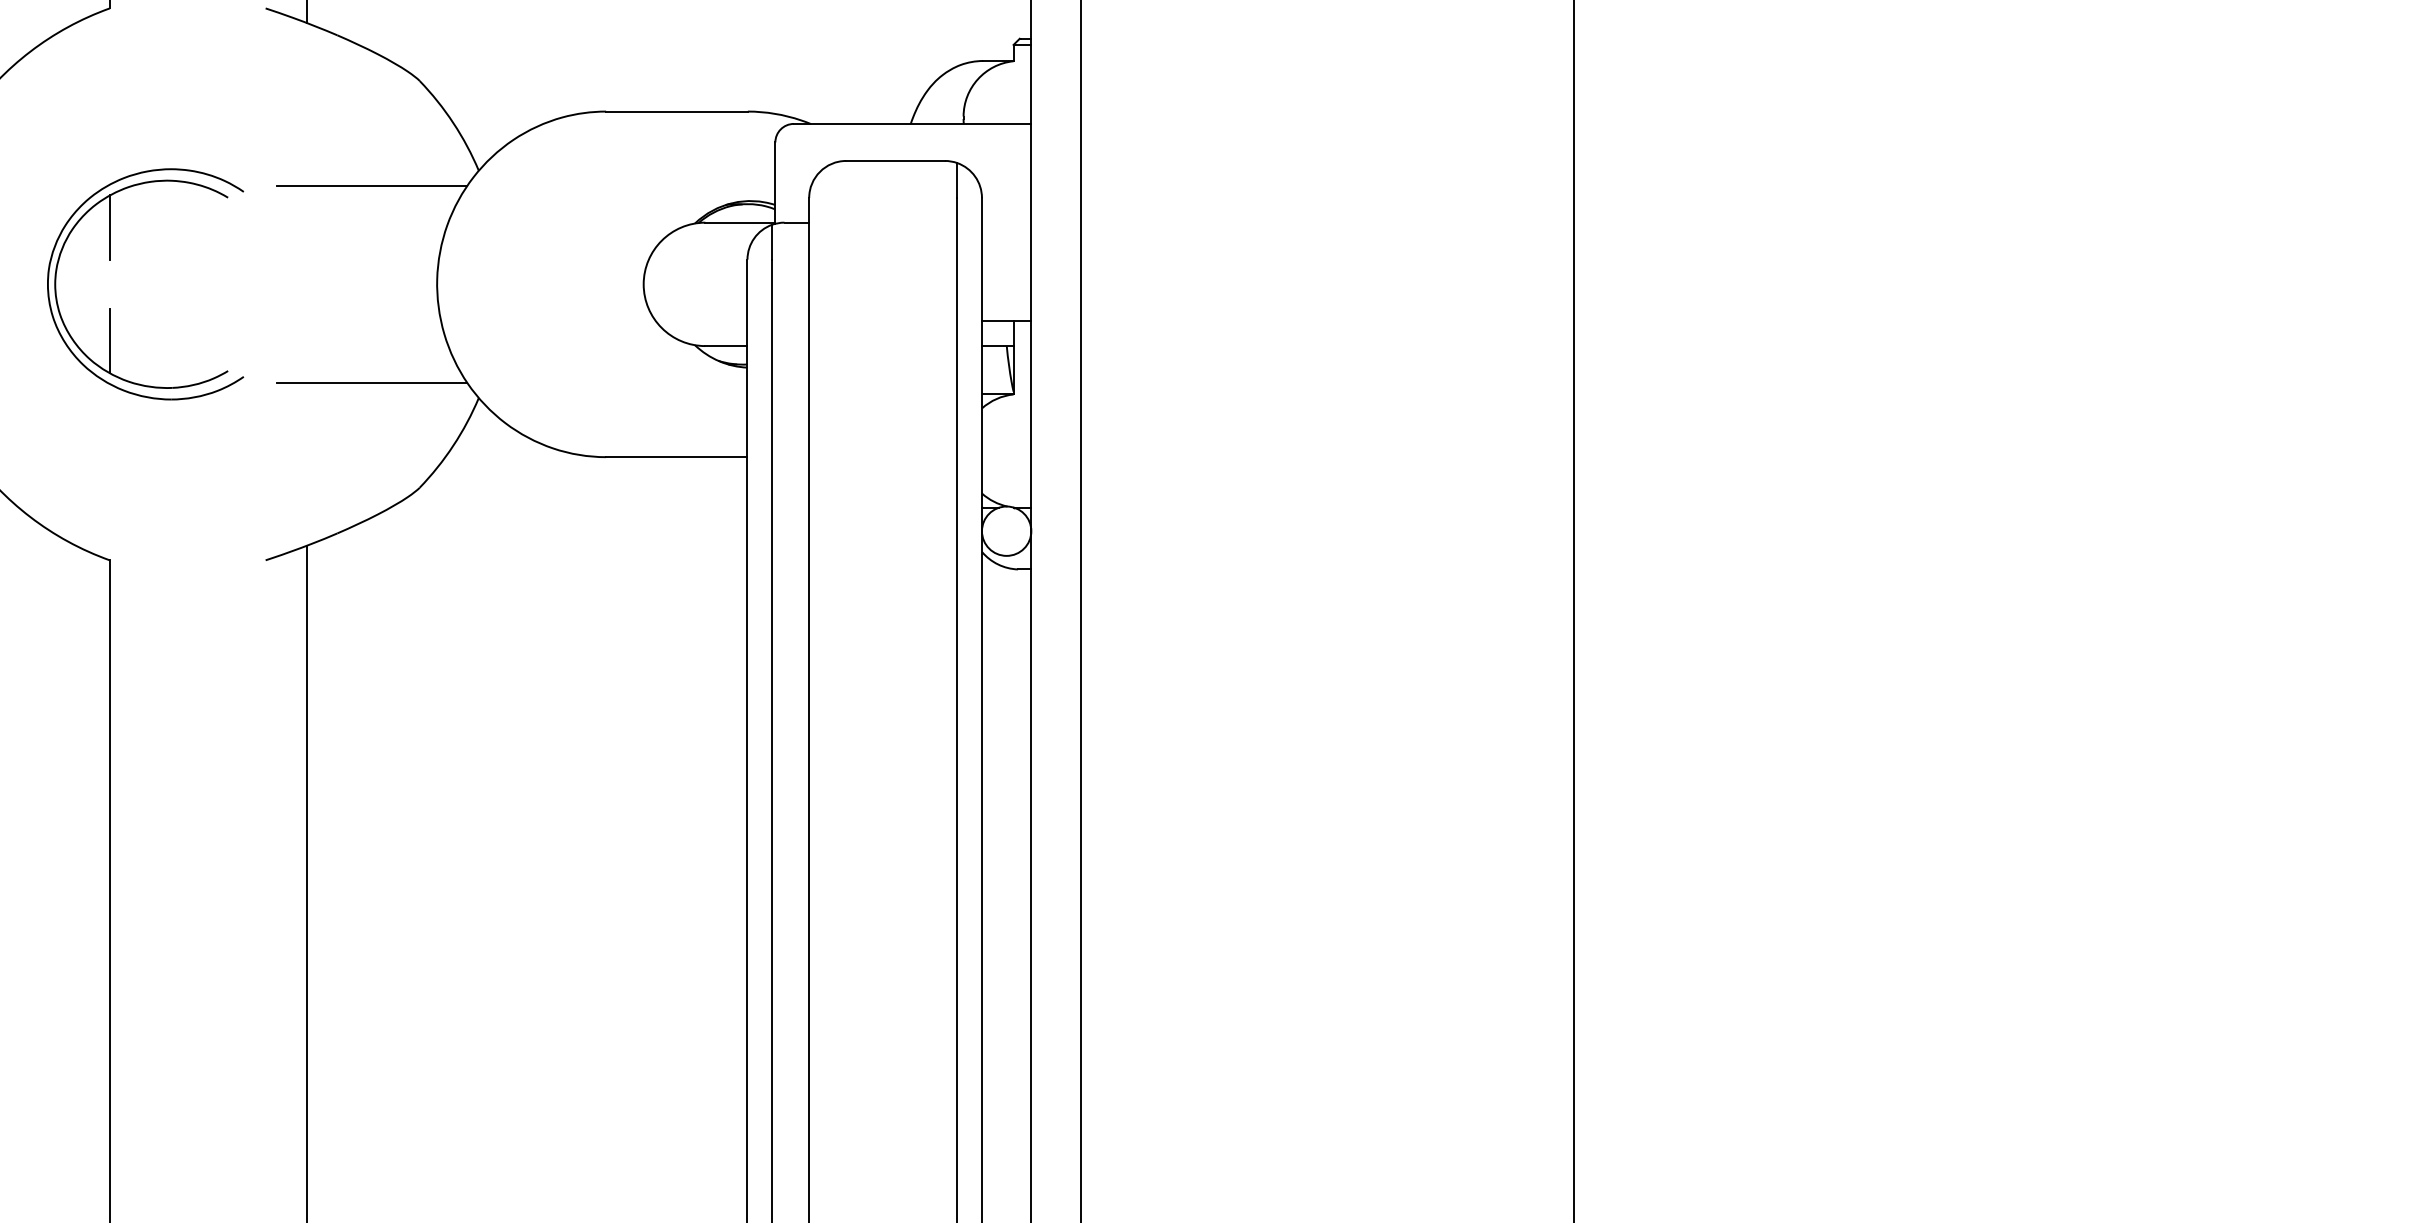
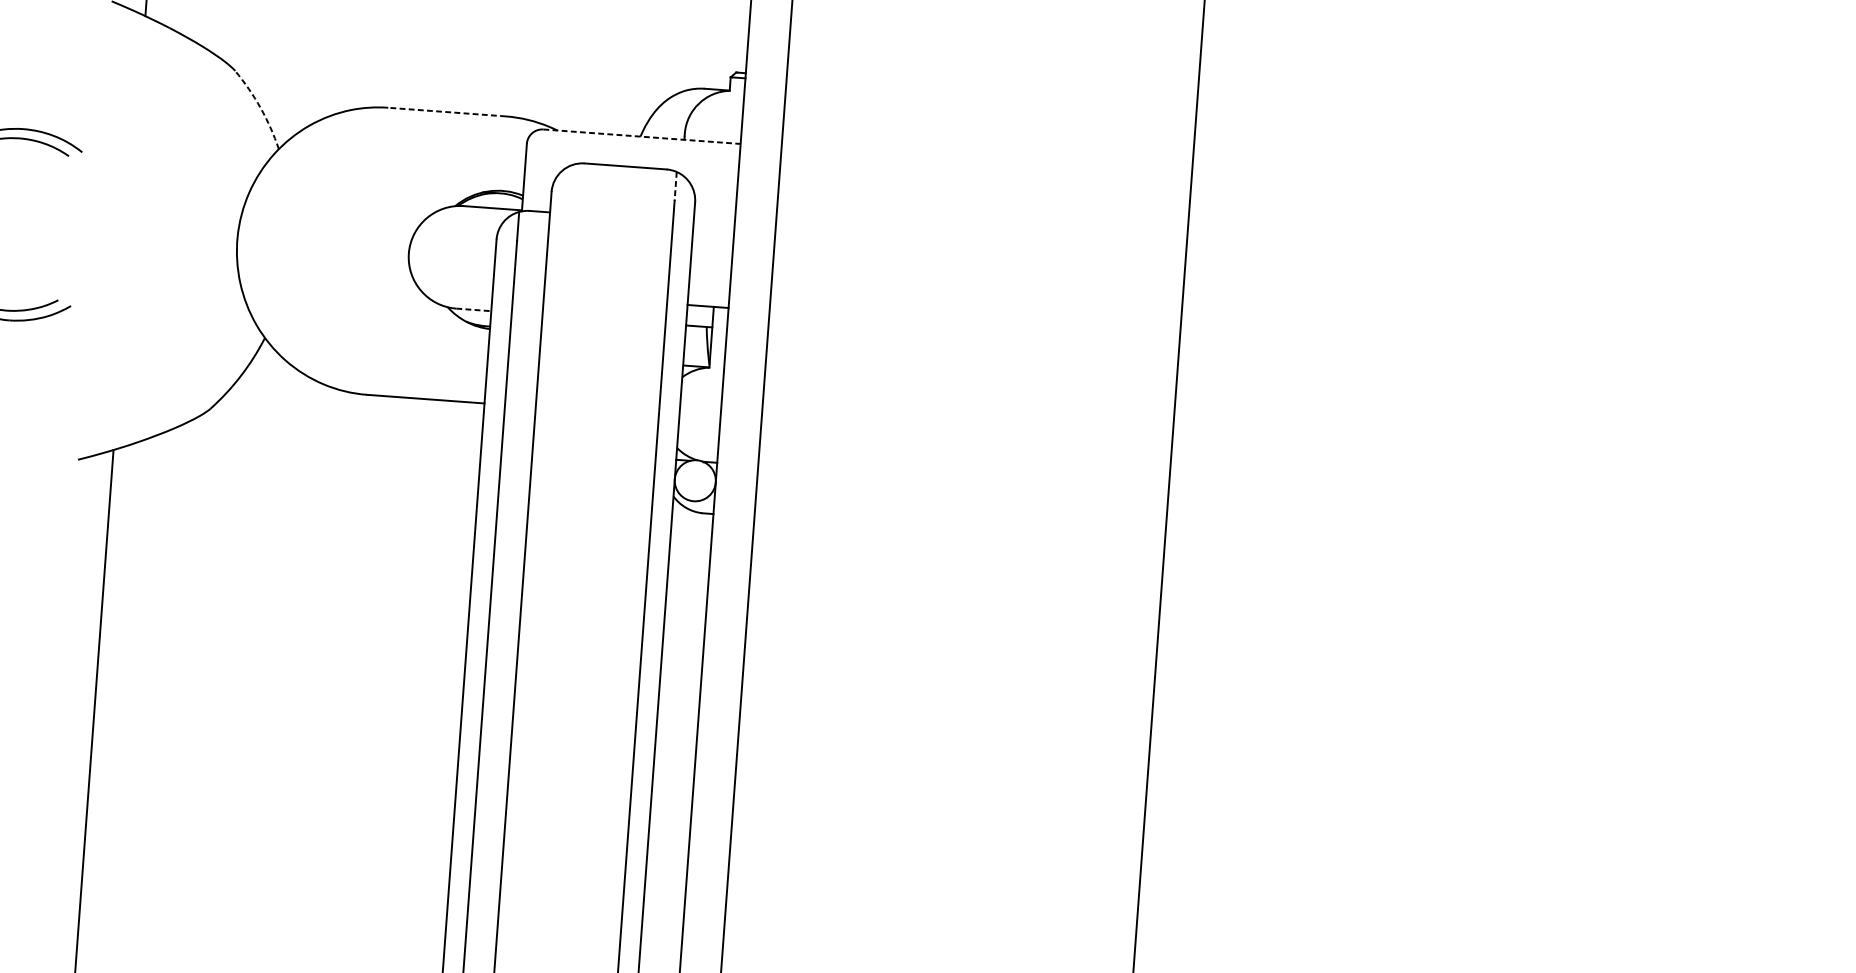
line: (677, 111) -> (447, 112), solid -> dashed
arc: (453, 123) -> (260, 108), solid -> dashed
line: (912, 123) -> (641, 136), solid -> dashed
line: (957, 181) -> (675, 187), solid -> dashed
line: (372, 185) -> (189, 154), removed
line: (726, 346) -> (473, 310), solid -> dashed
line: (372, 383) -> (177, 319), removed

